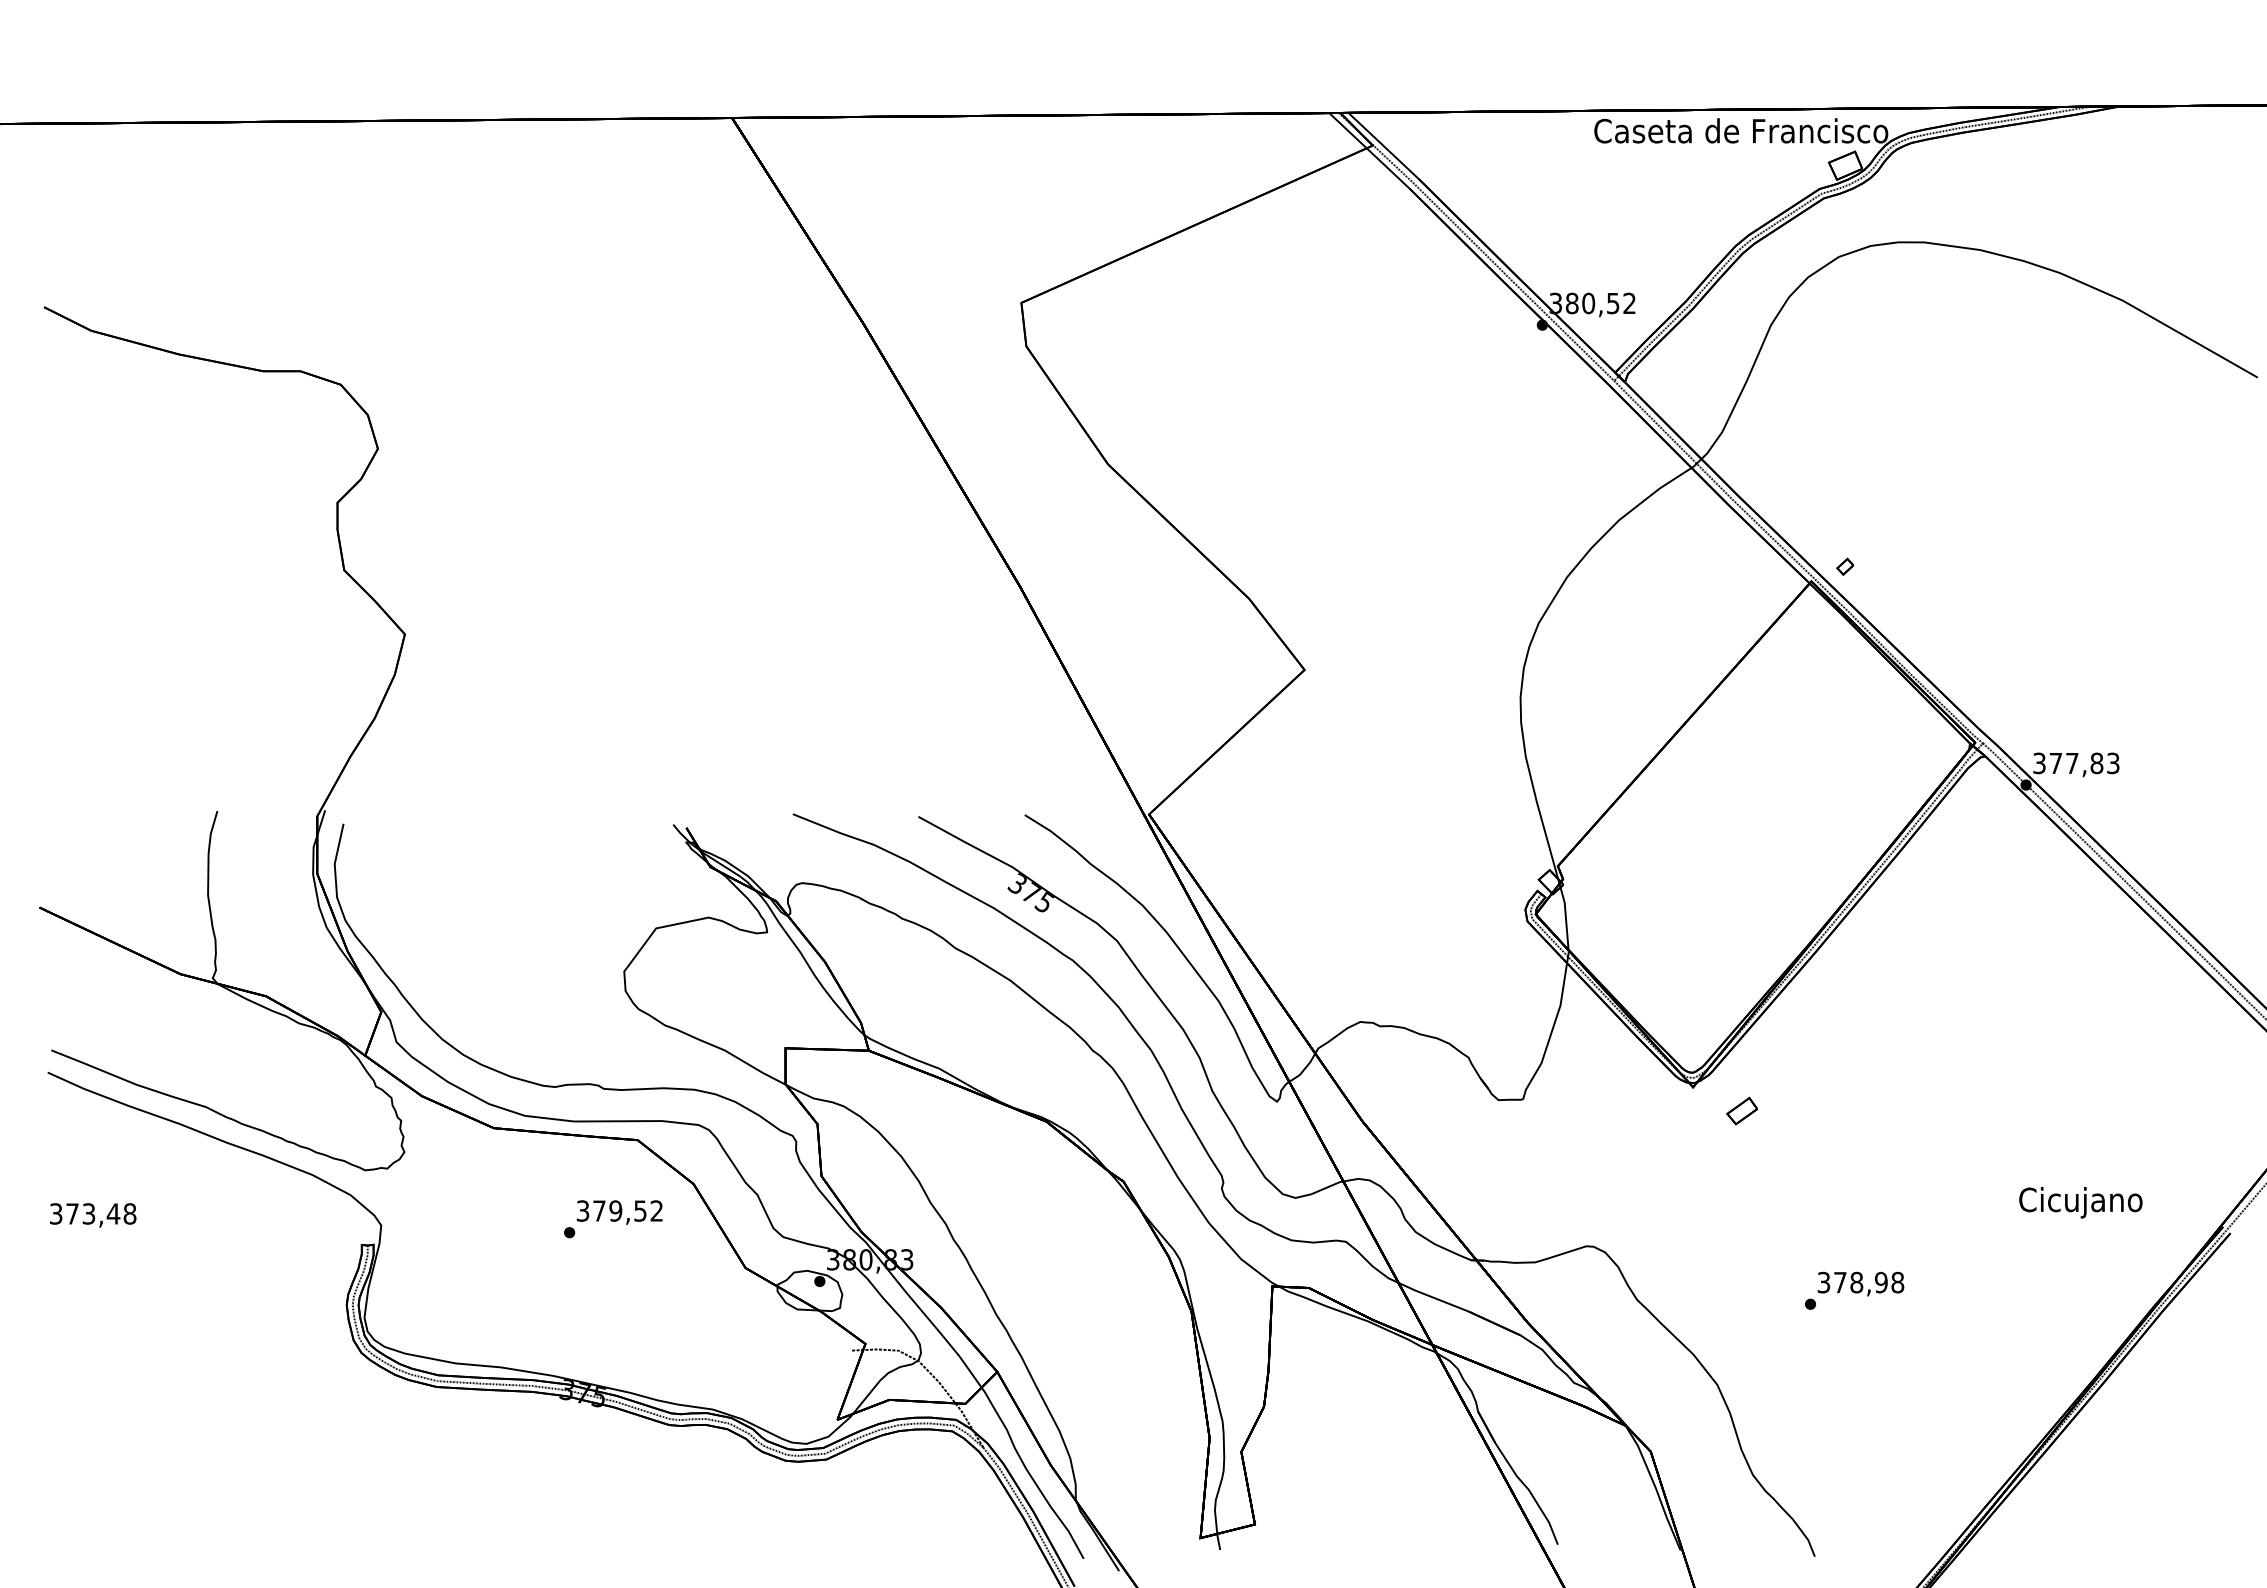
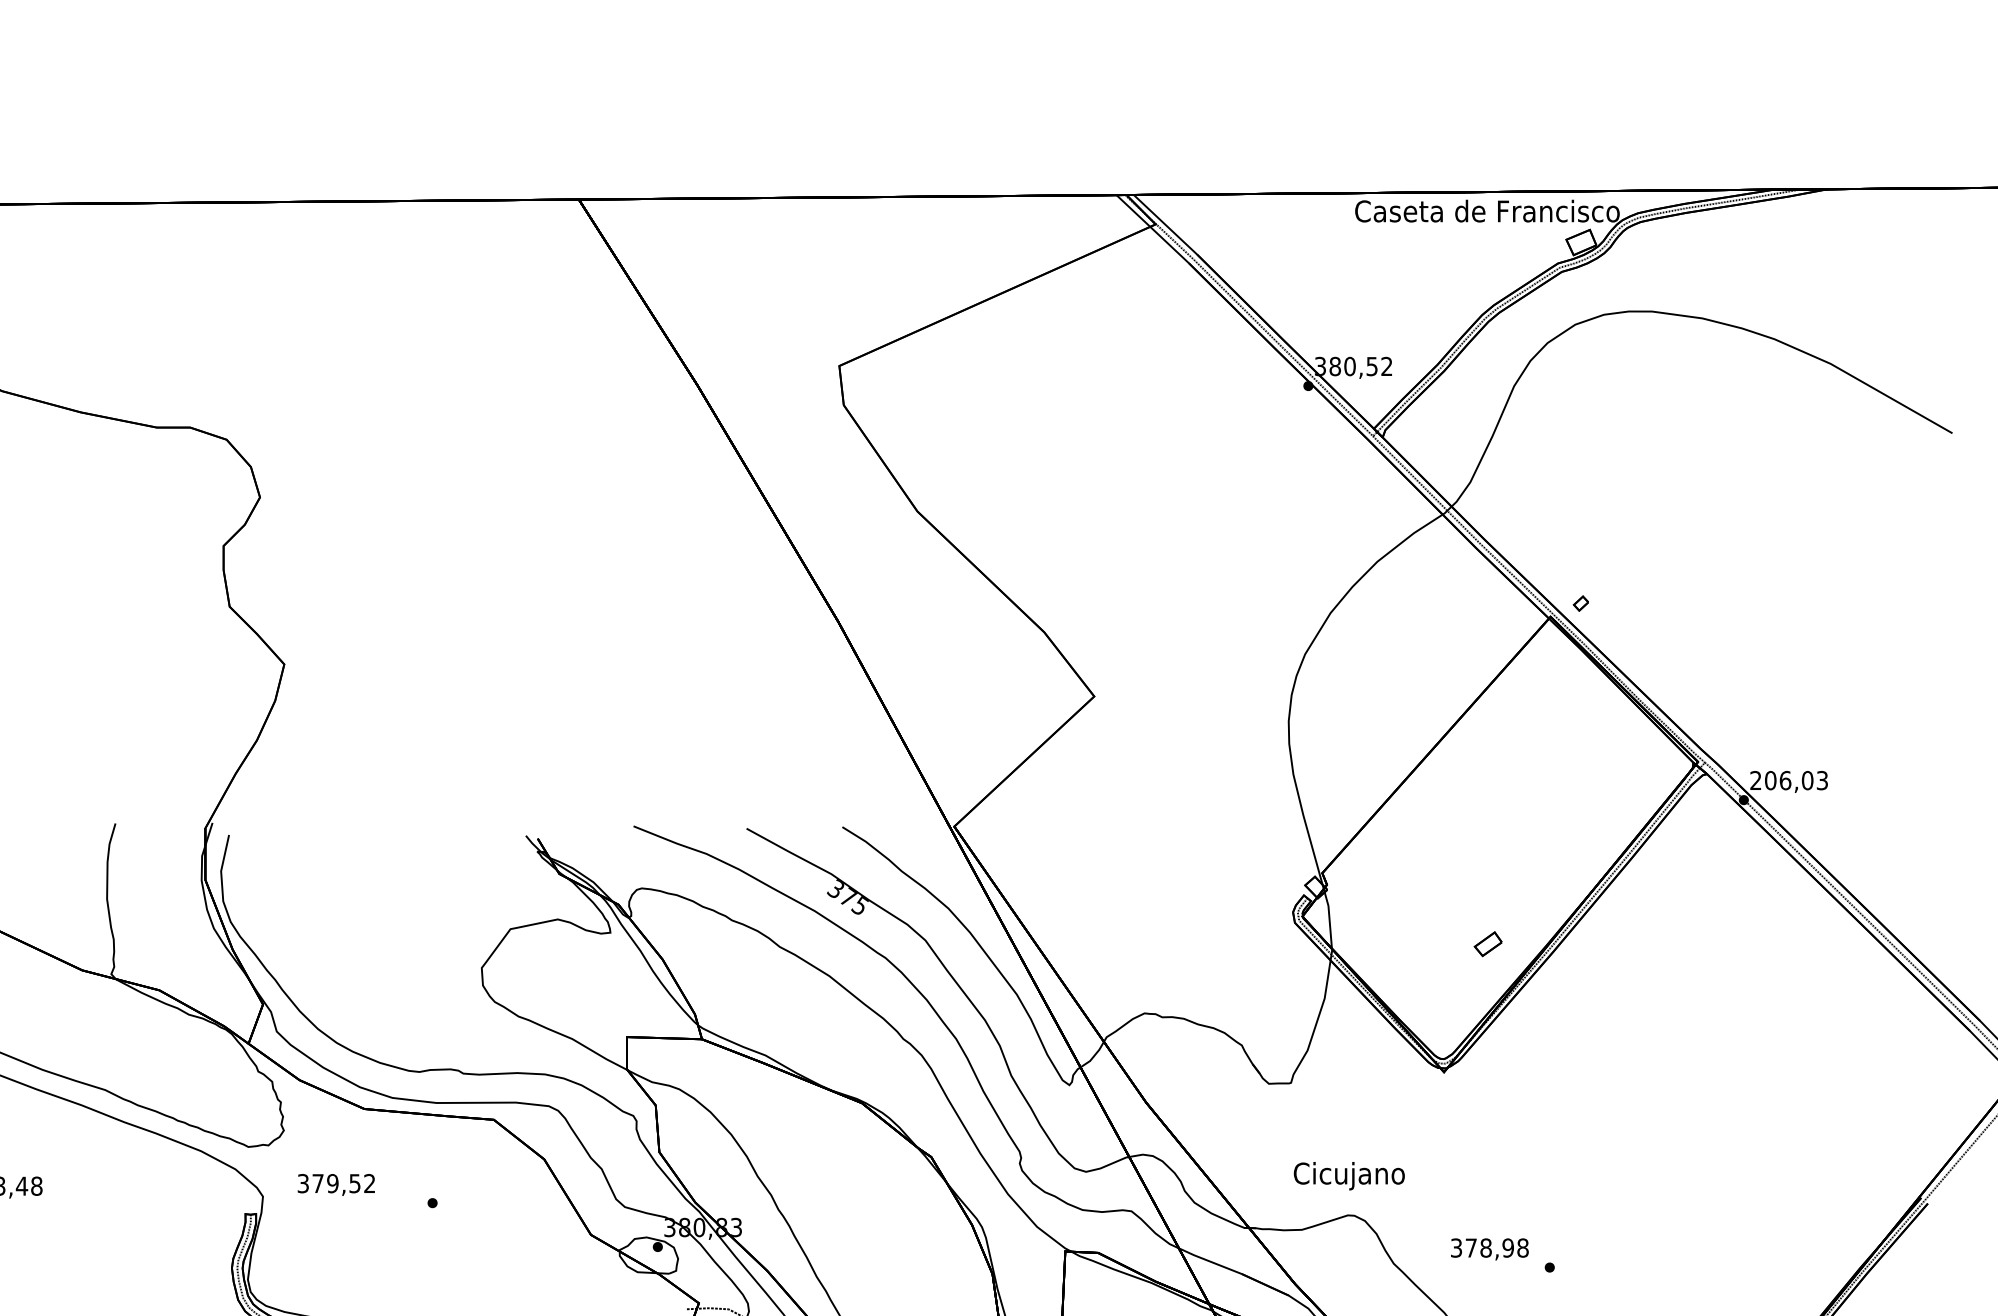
text: (2068, 763) -> (1782, 780), 377,83 -> 206,03
part: (1741, 1110) -> (1487, 943), moved
text: (2080, 1202) -> (1349, 1175), moved
text: (619, 1212) -> (336, 1184), moved
text: (1860, 1283) -> (1489, 1248), moved

